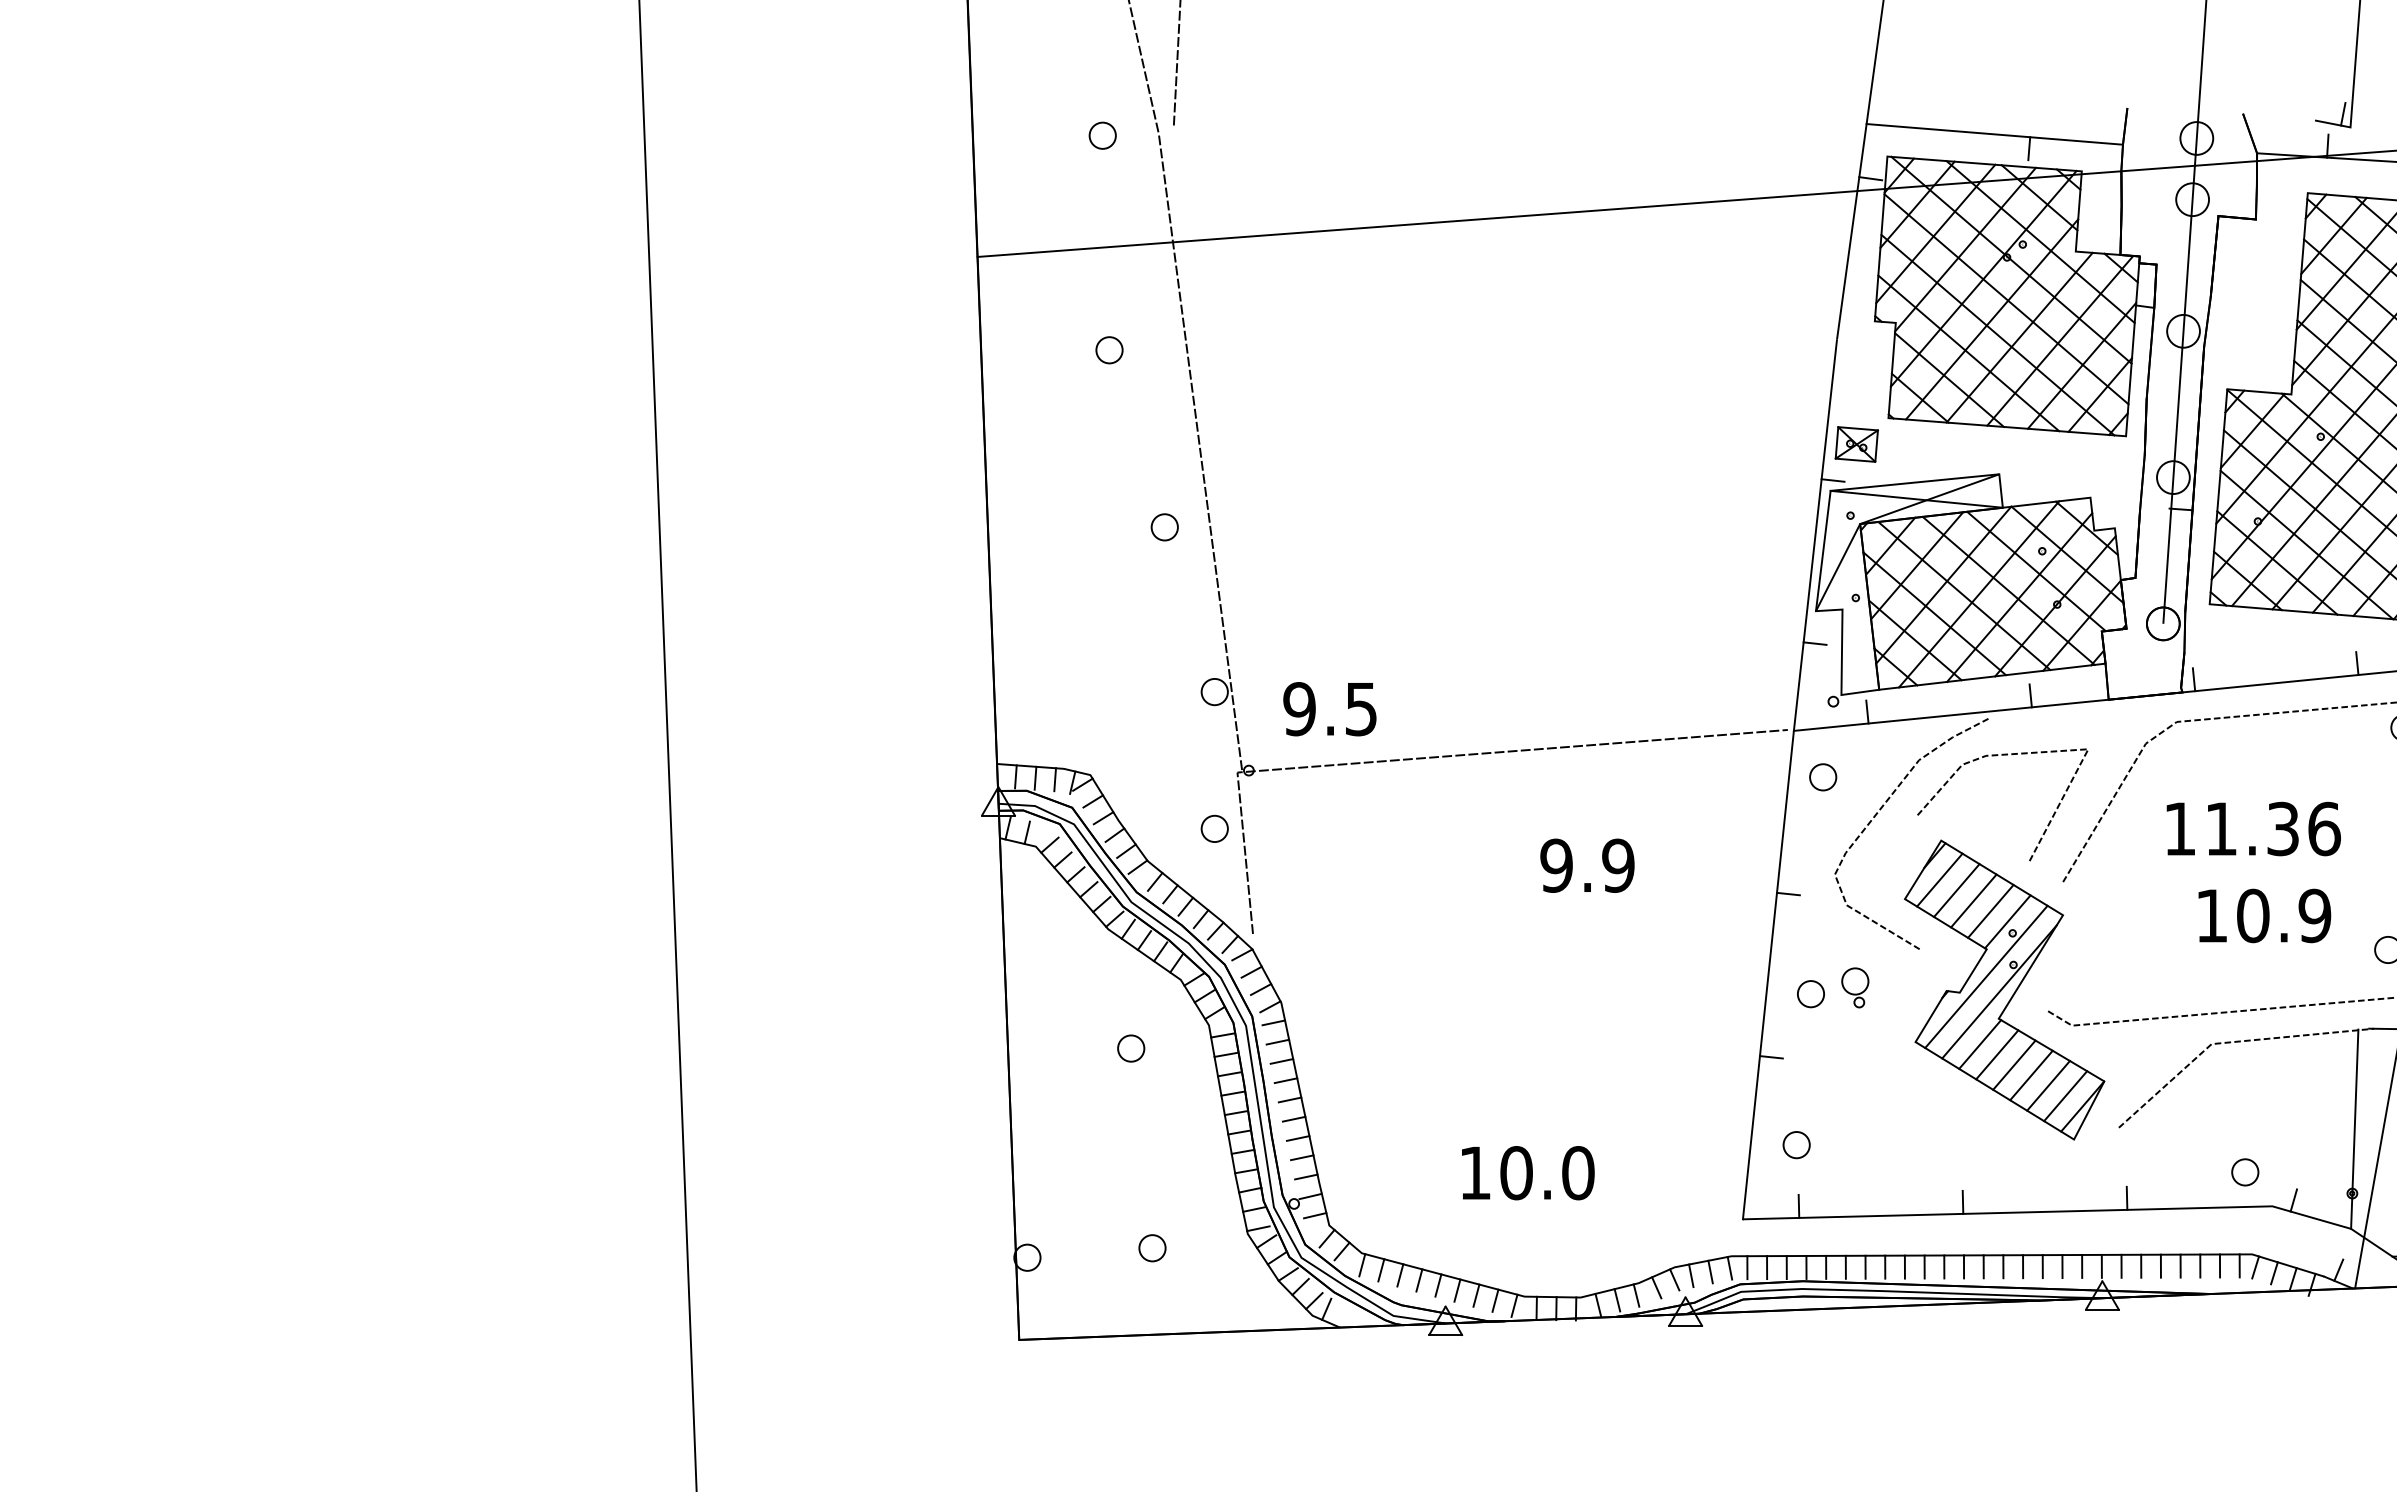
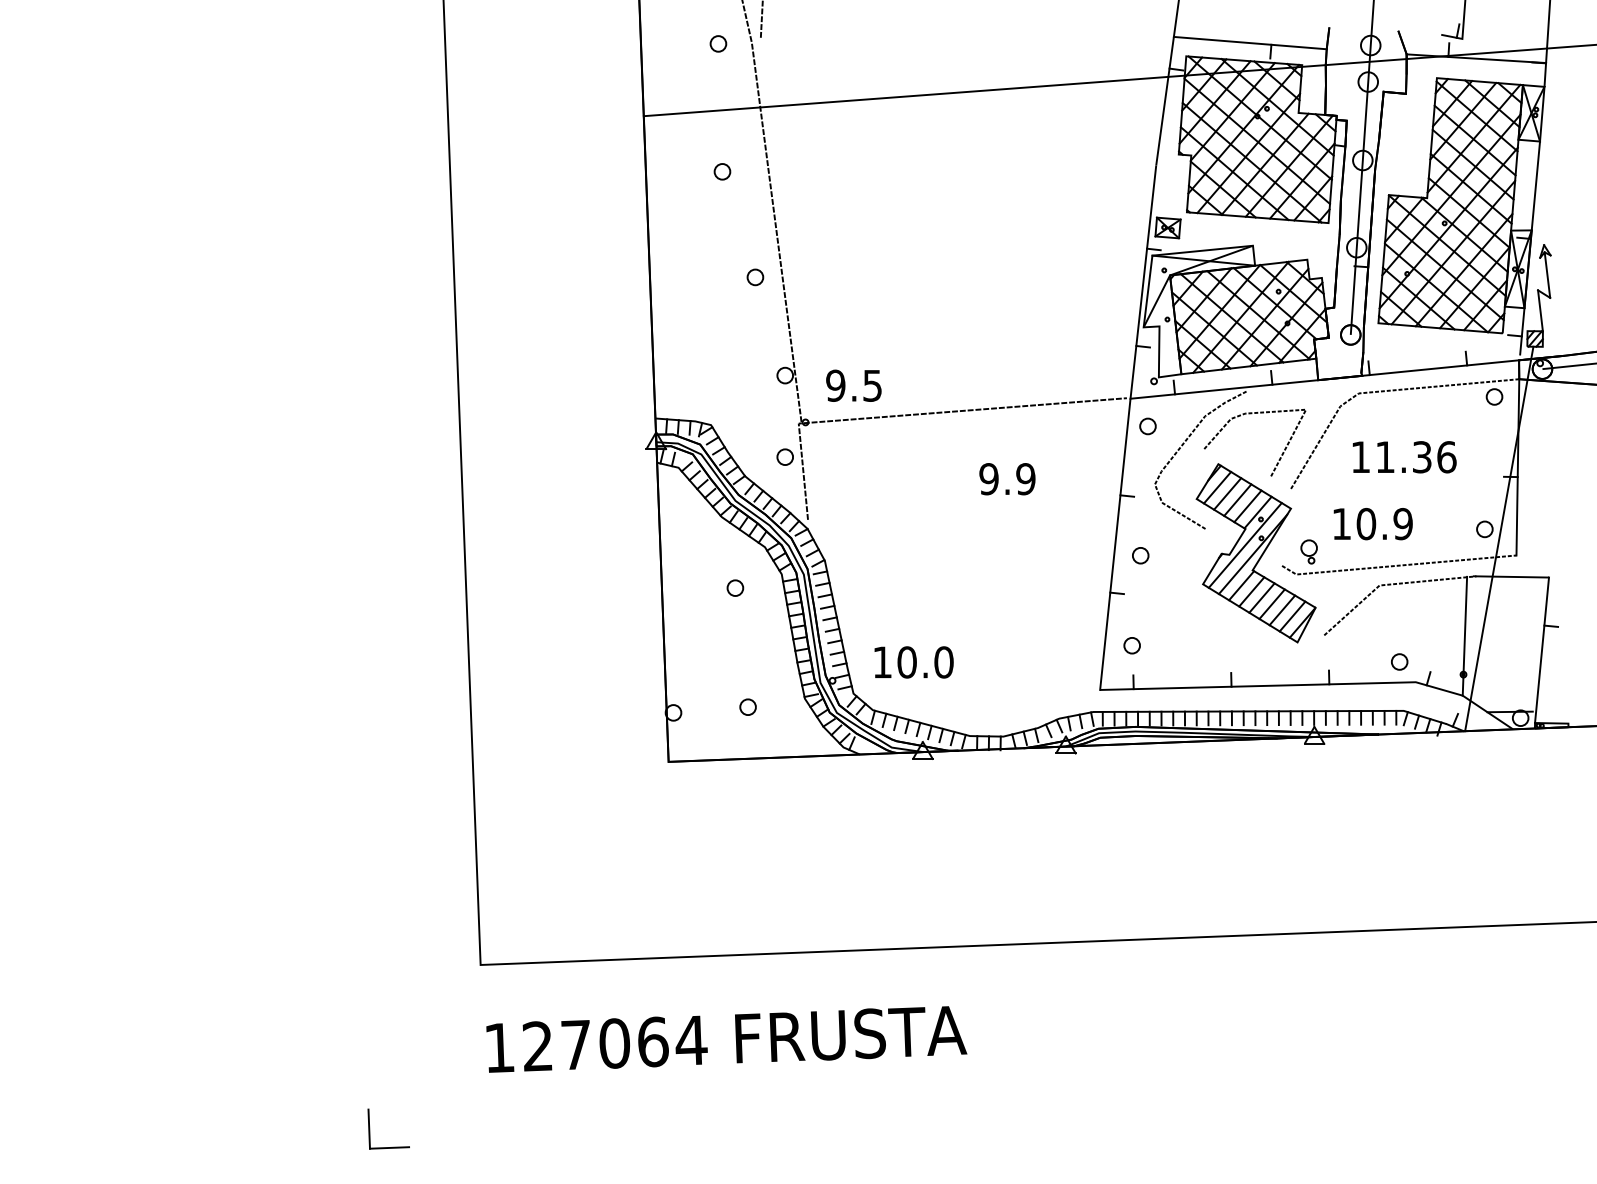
text: (2263, 916) -> (1372, 524), moved
part: (1854, 987) -> (1308, 551), moved
text: (1527, 1173) -> (913, 662), moved

